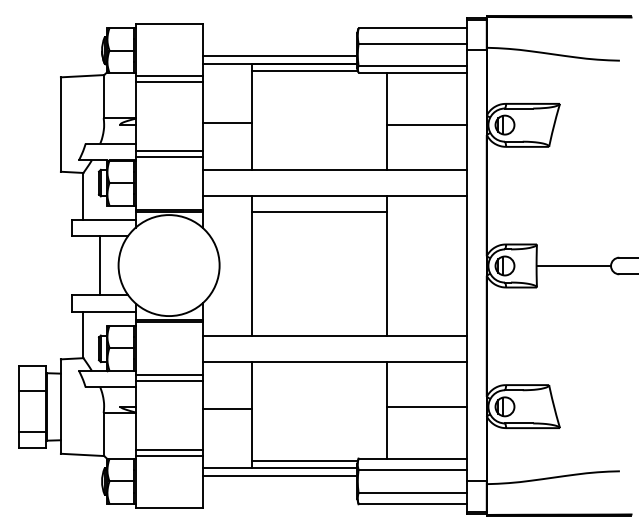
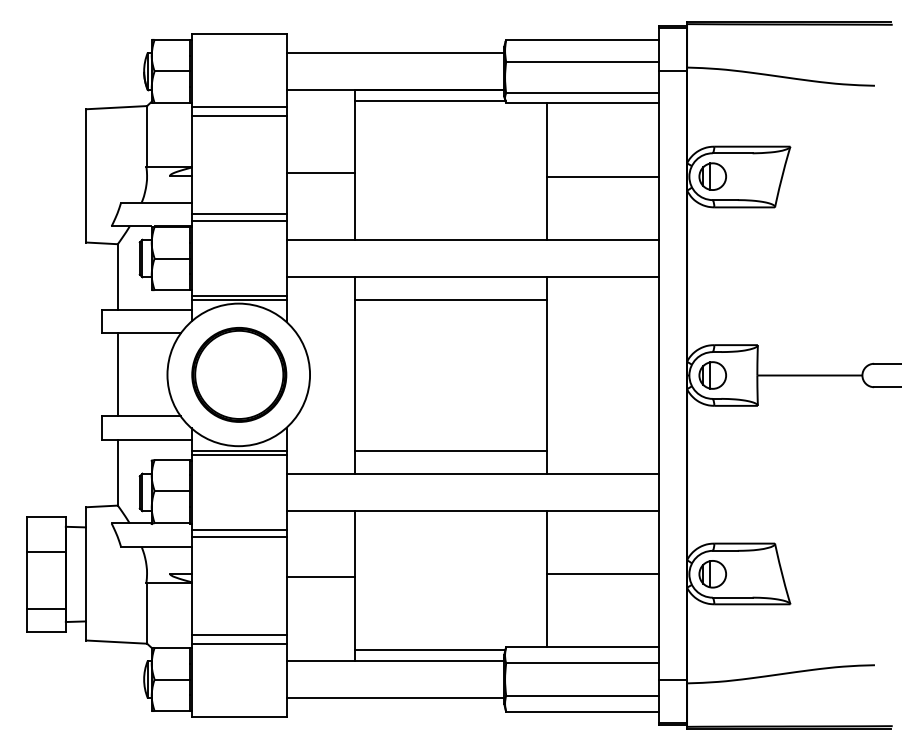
line: (280, 55) -> (395, 52), moved
line: (100, 265) -> (117, 374), moved
part: (169, 265) -> (239, 374), added
line: (319, 319) -> (450, 451), added
line: (280, 476) -> (395, 698), moved

